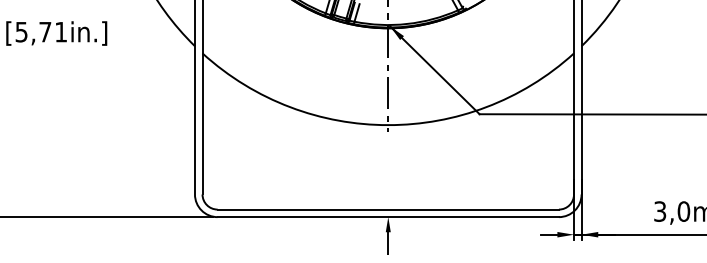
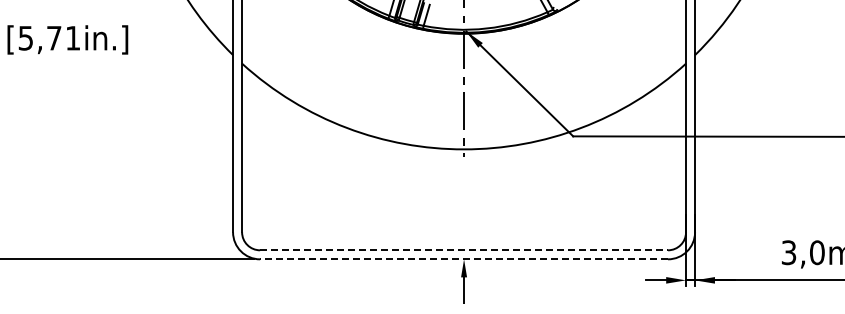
line: (388, 209) -> (464, 250), solid -> dashed
line: (388, 217) -> (464, 259), solid -> dashed

